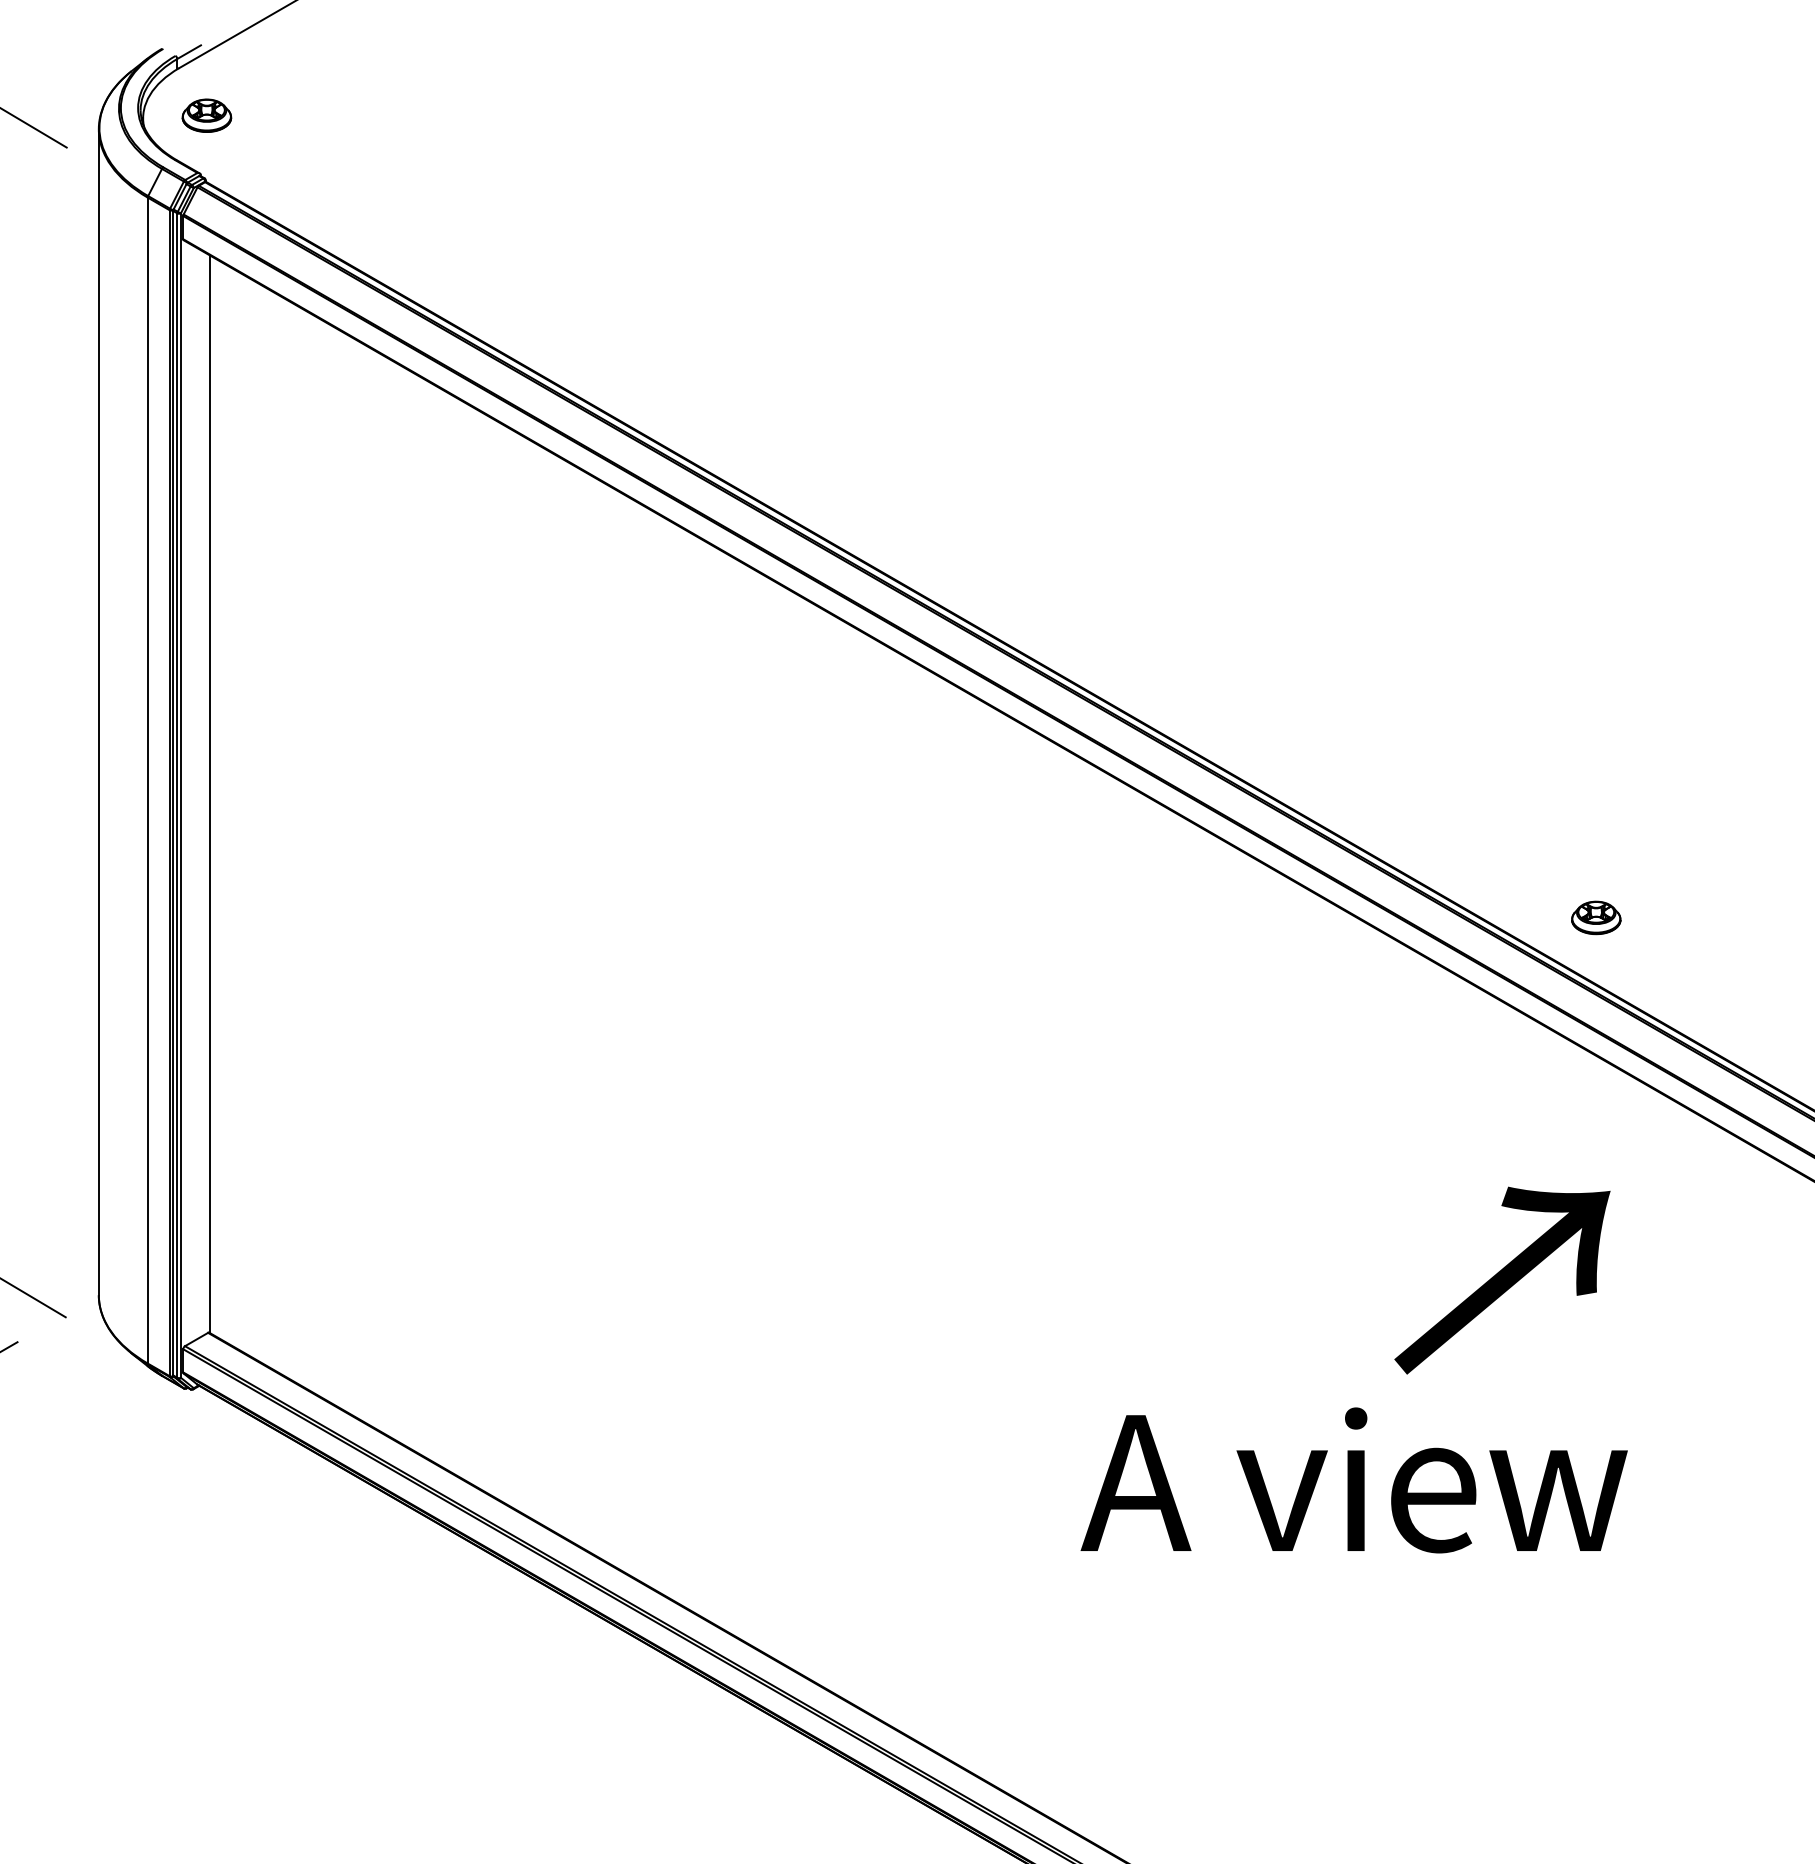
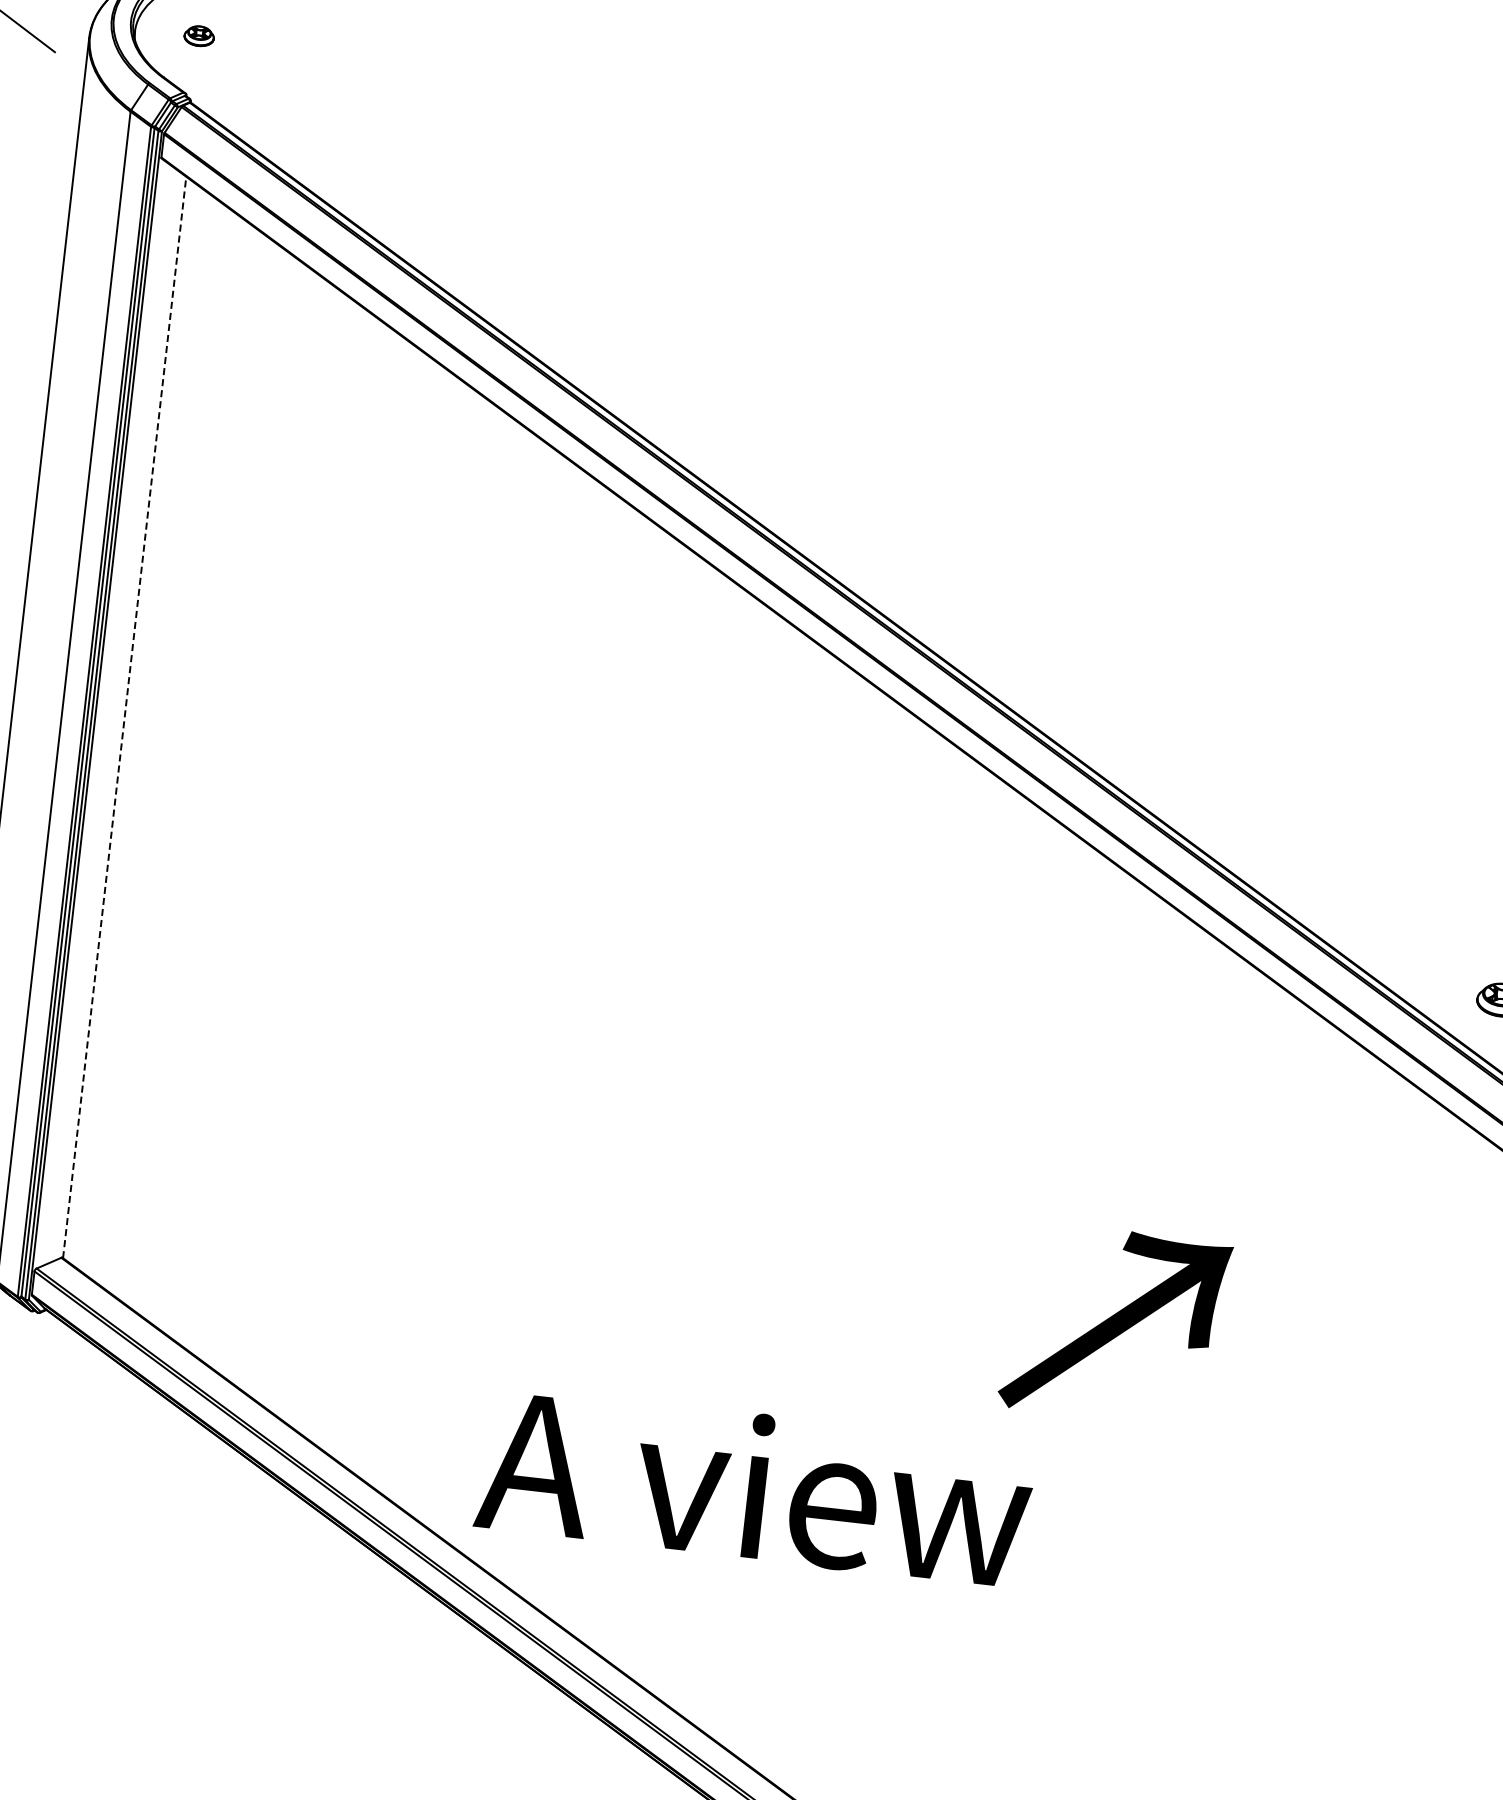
part: (206, 115) -> (198, 35), size x0.6
line: (209, 794) -> (124, 717), solid -> dashed
text: (1502, 1280) -> (1115, 1324), moved
text: (1353, 1480) -> (754, 1486), moved

